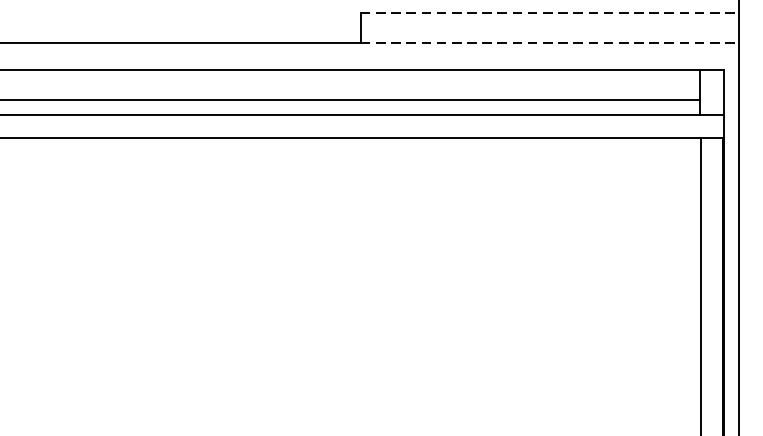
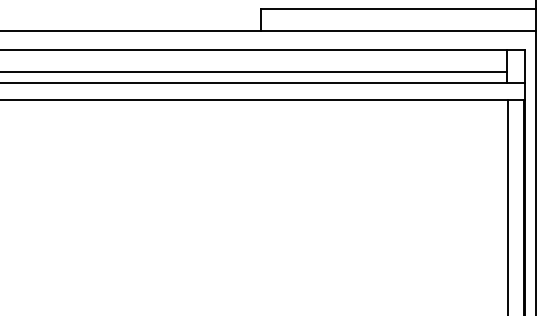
line: (551, 13) -> (399, 9), dashed -> solid
line: (551, 43) -> (399, 31), dashed -> solid

